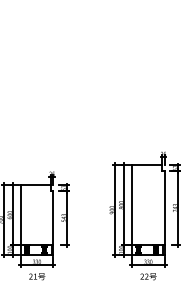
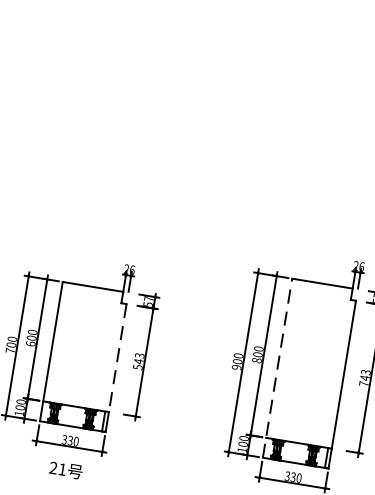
line: (131, 210) -> (276, 368), solid -> dashed
line: (53, 218) -> (117, 359), solid -> dashed

